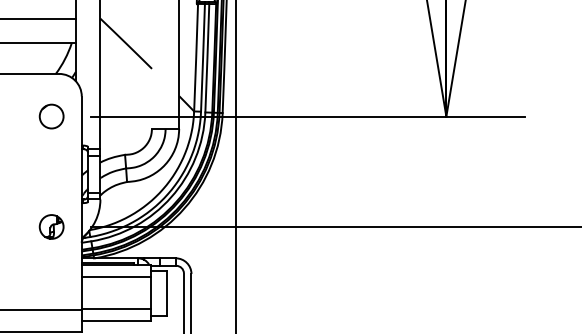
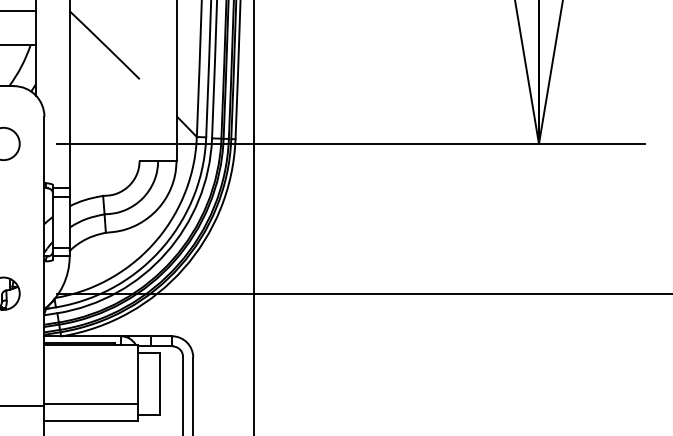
line: (115, 277) -> (90, 362), removed

